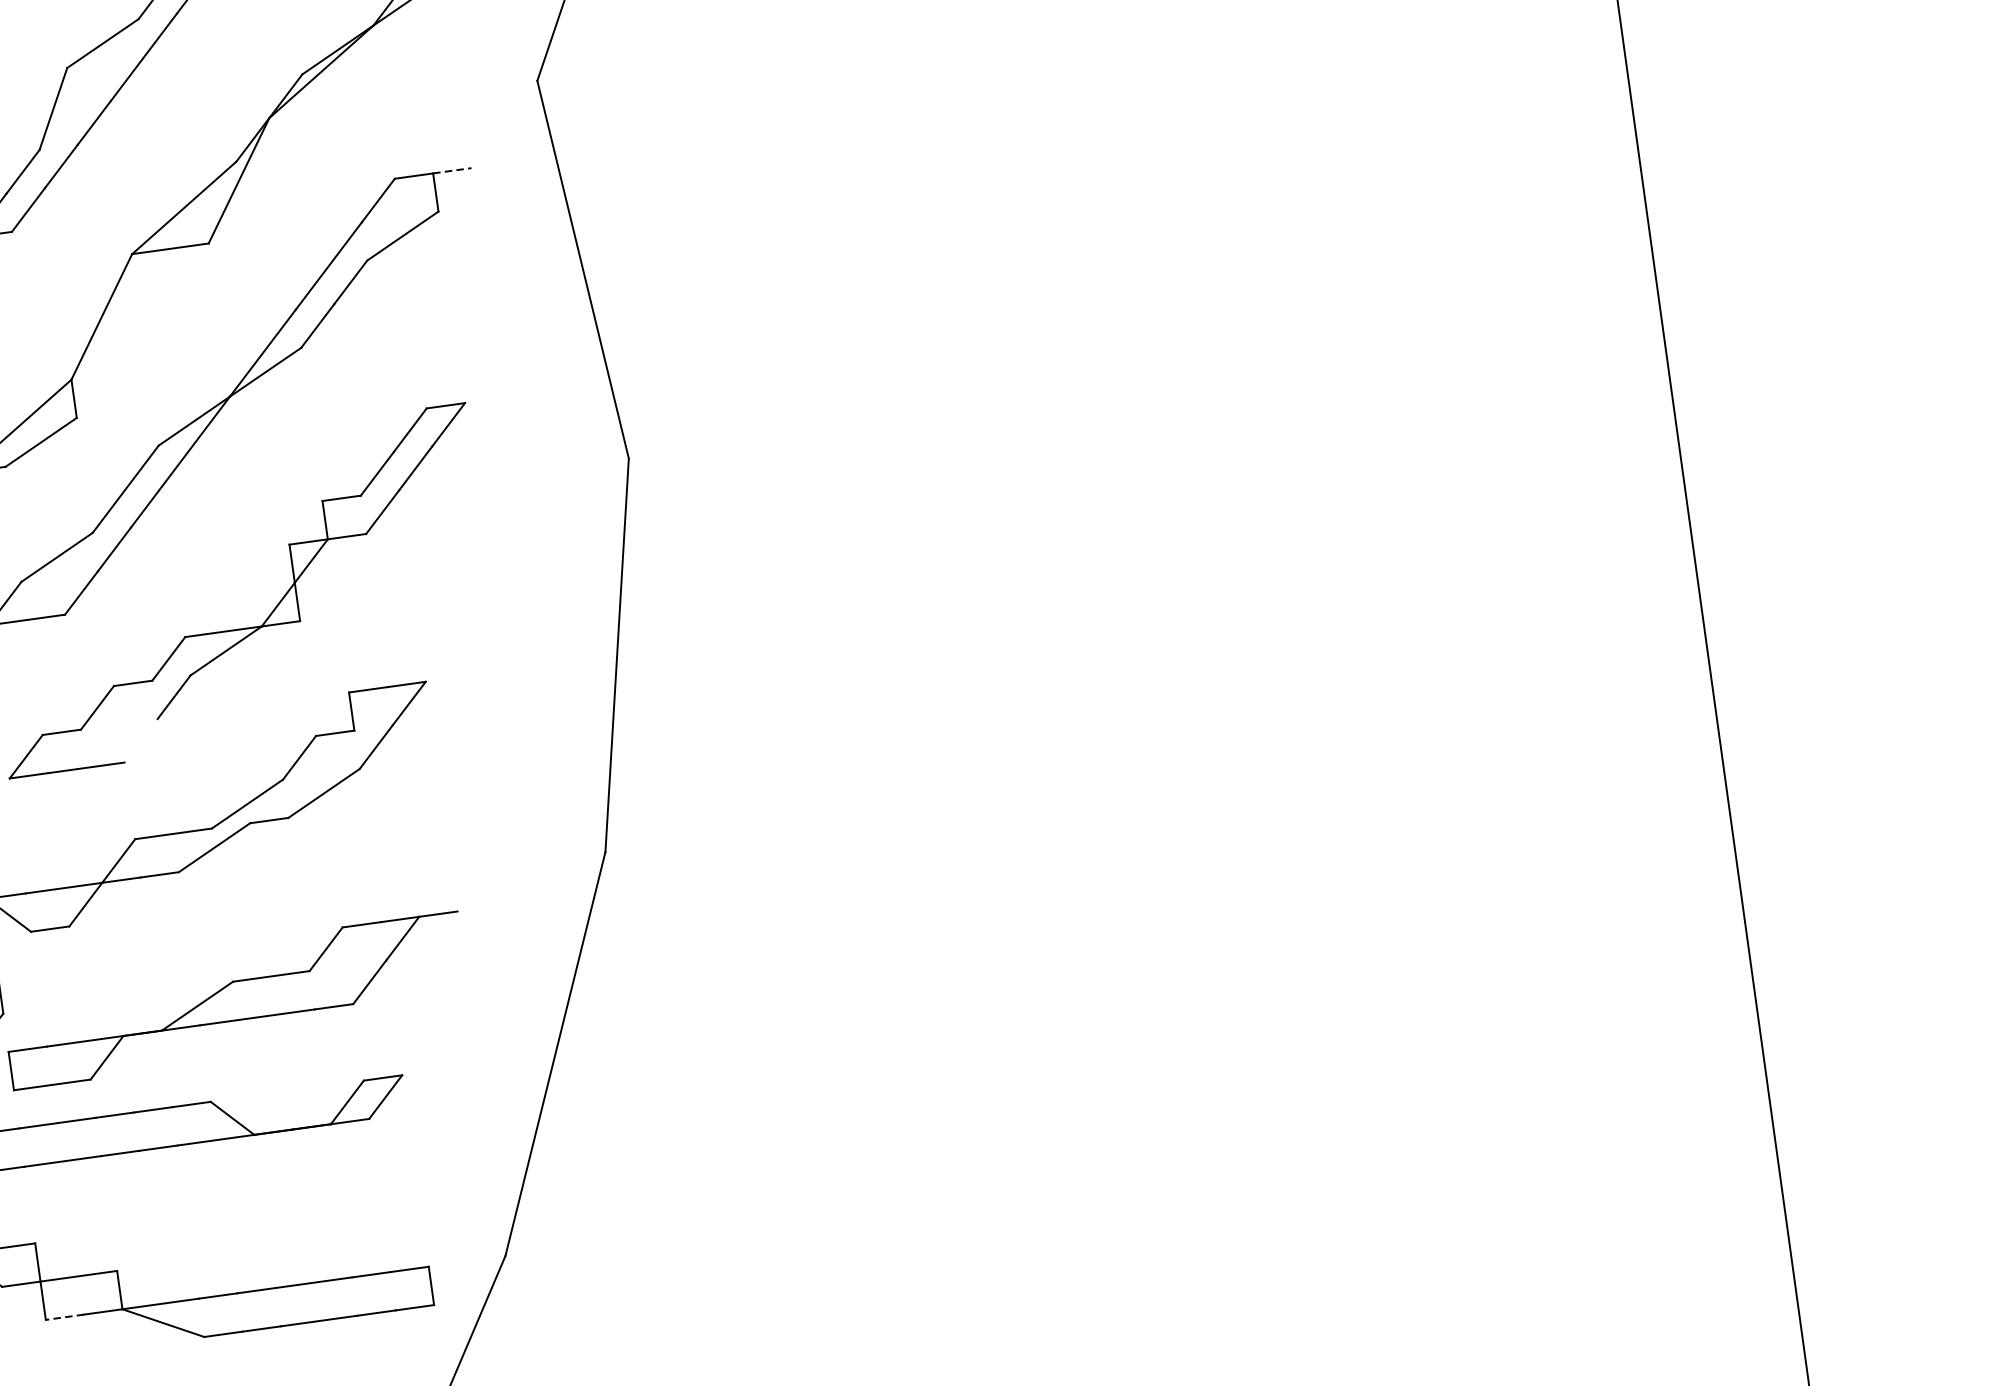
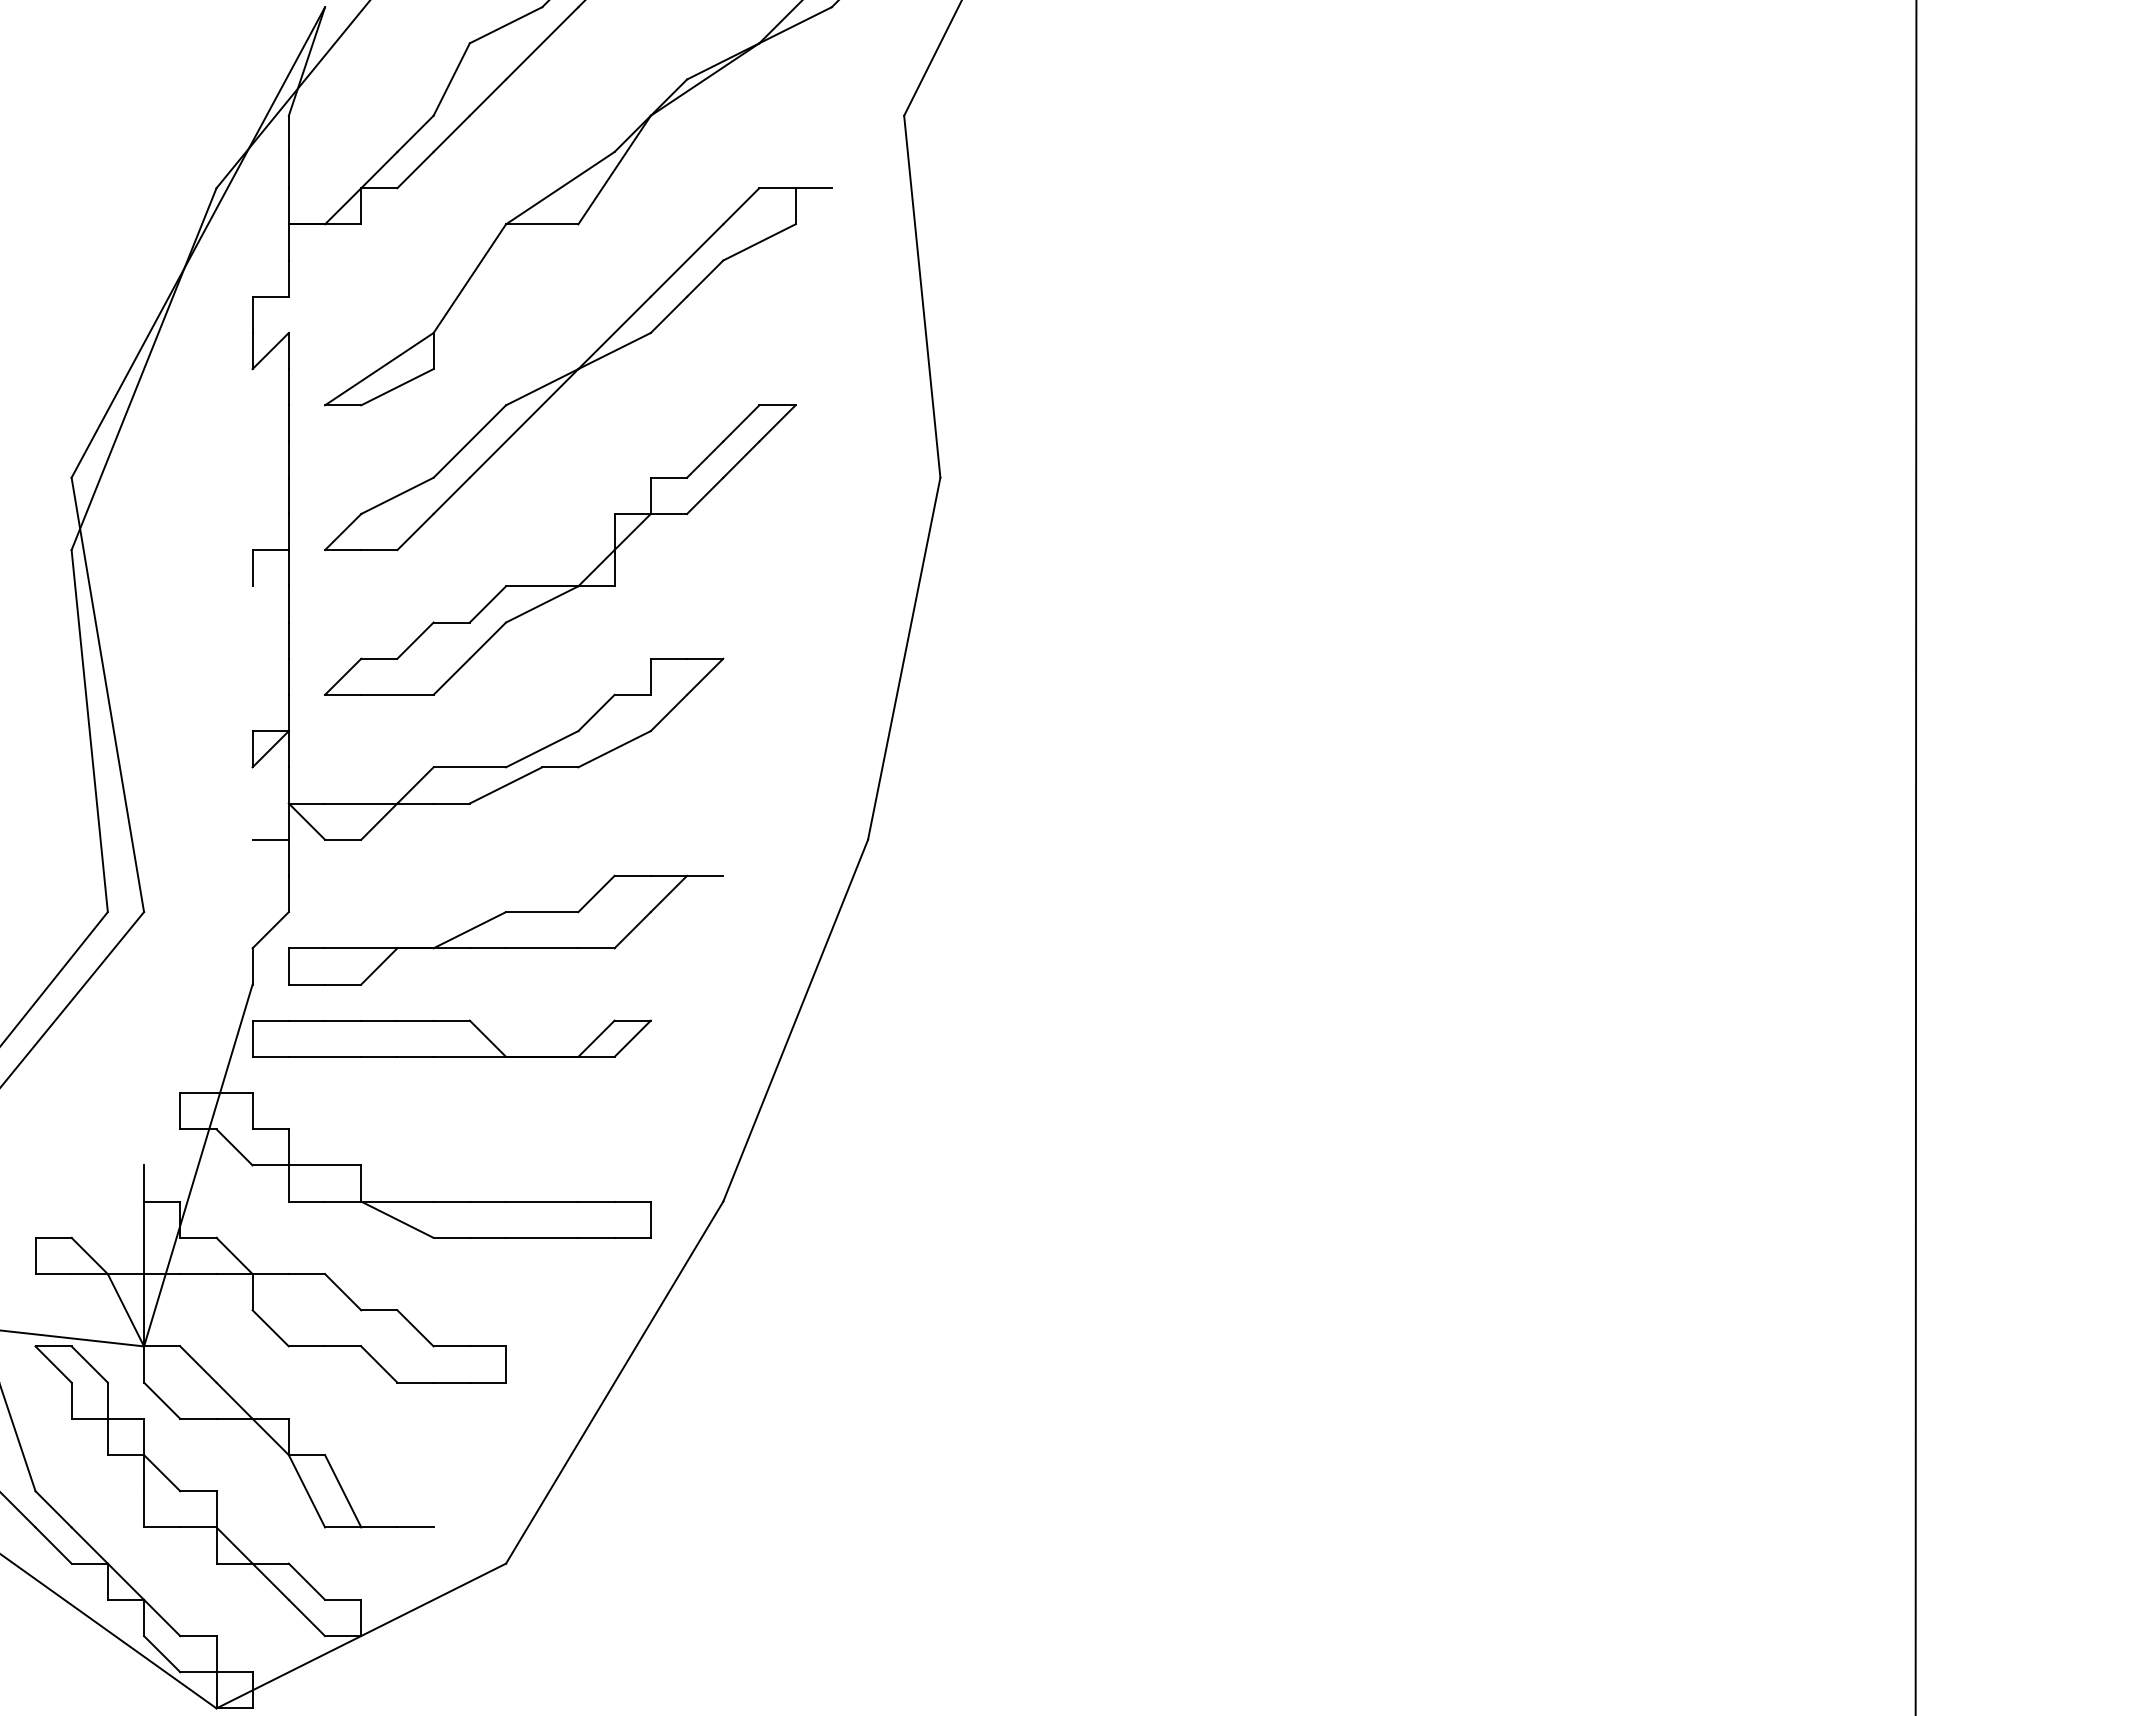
line: (453, 170) -> (814, 188), dashed -> solid
line: (140, 740) -> (451, 676), added
line: (64, 1317) -> (306, 1201), dashed -> solid

